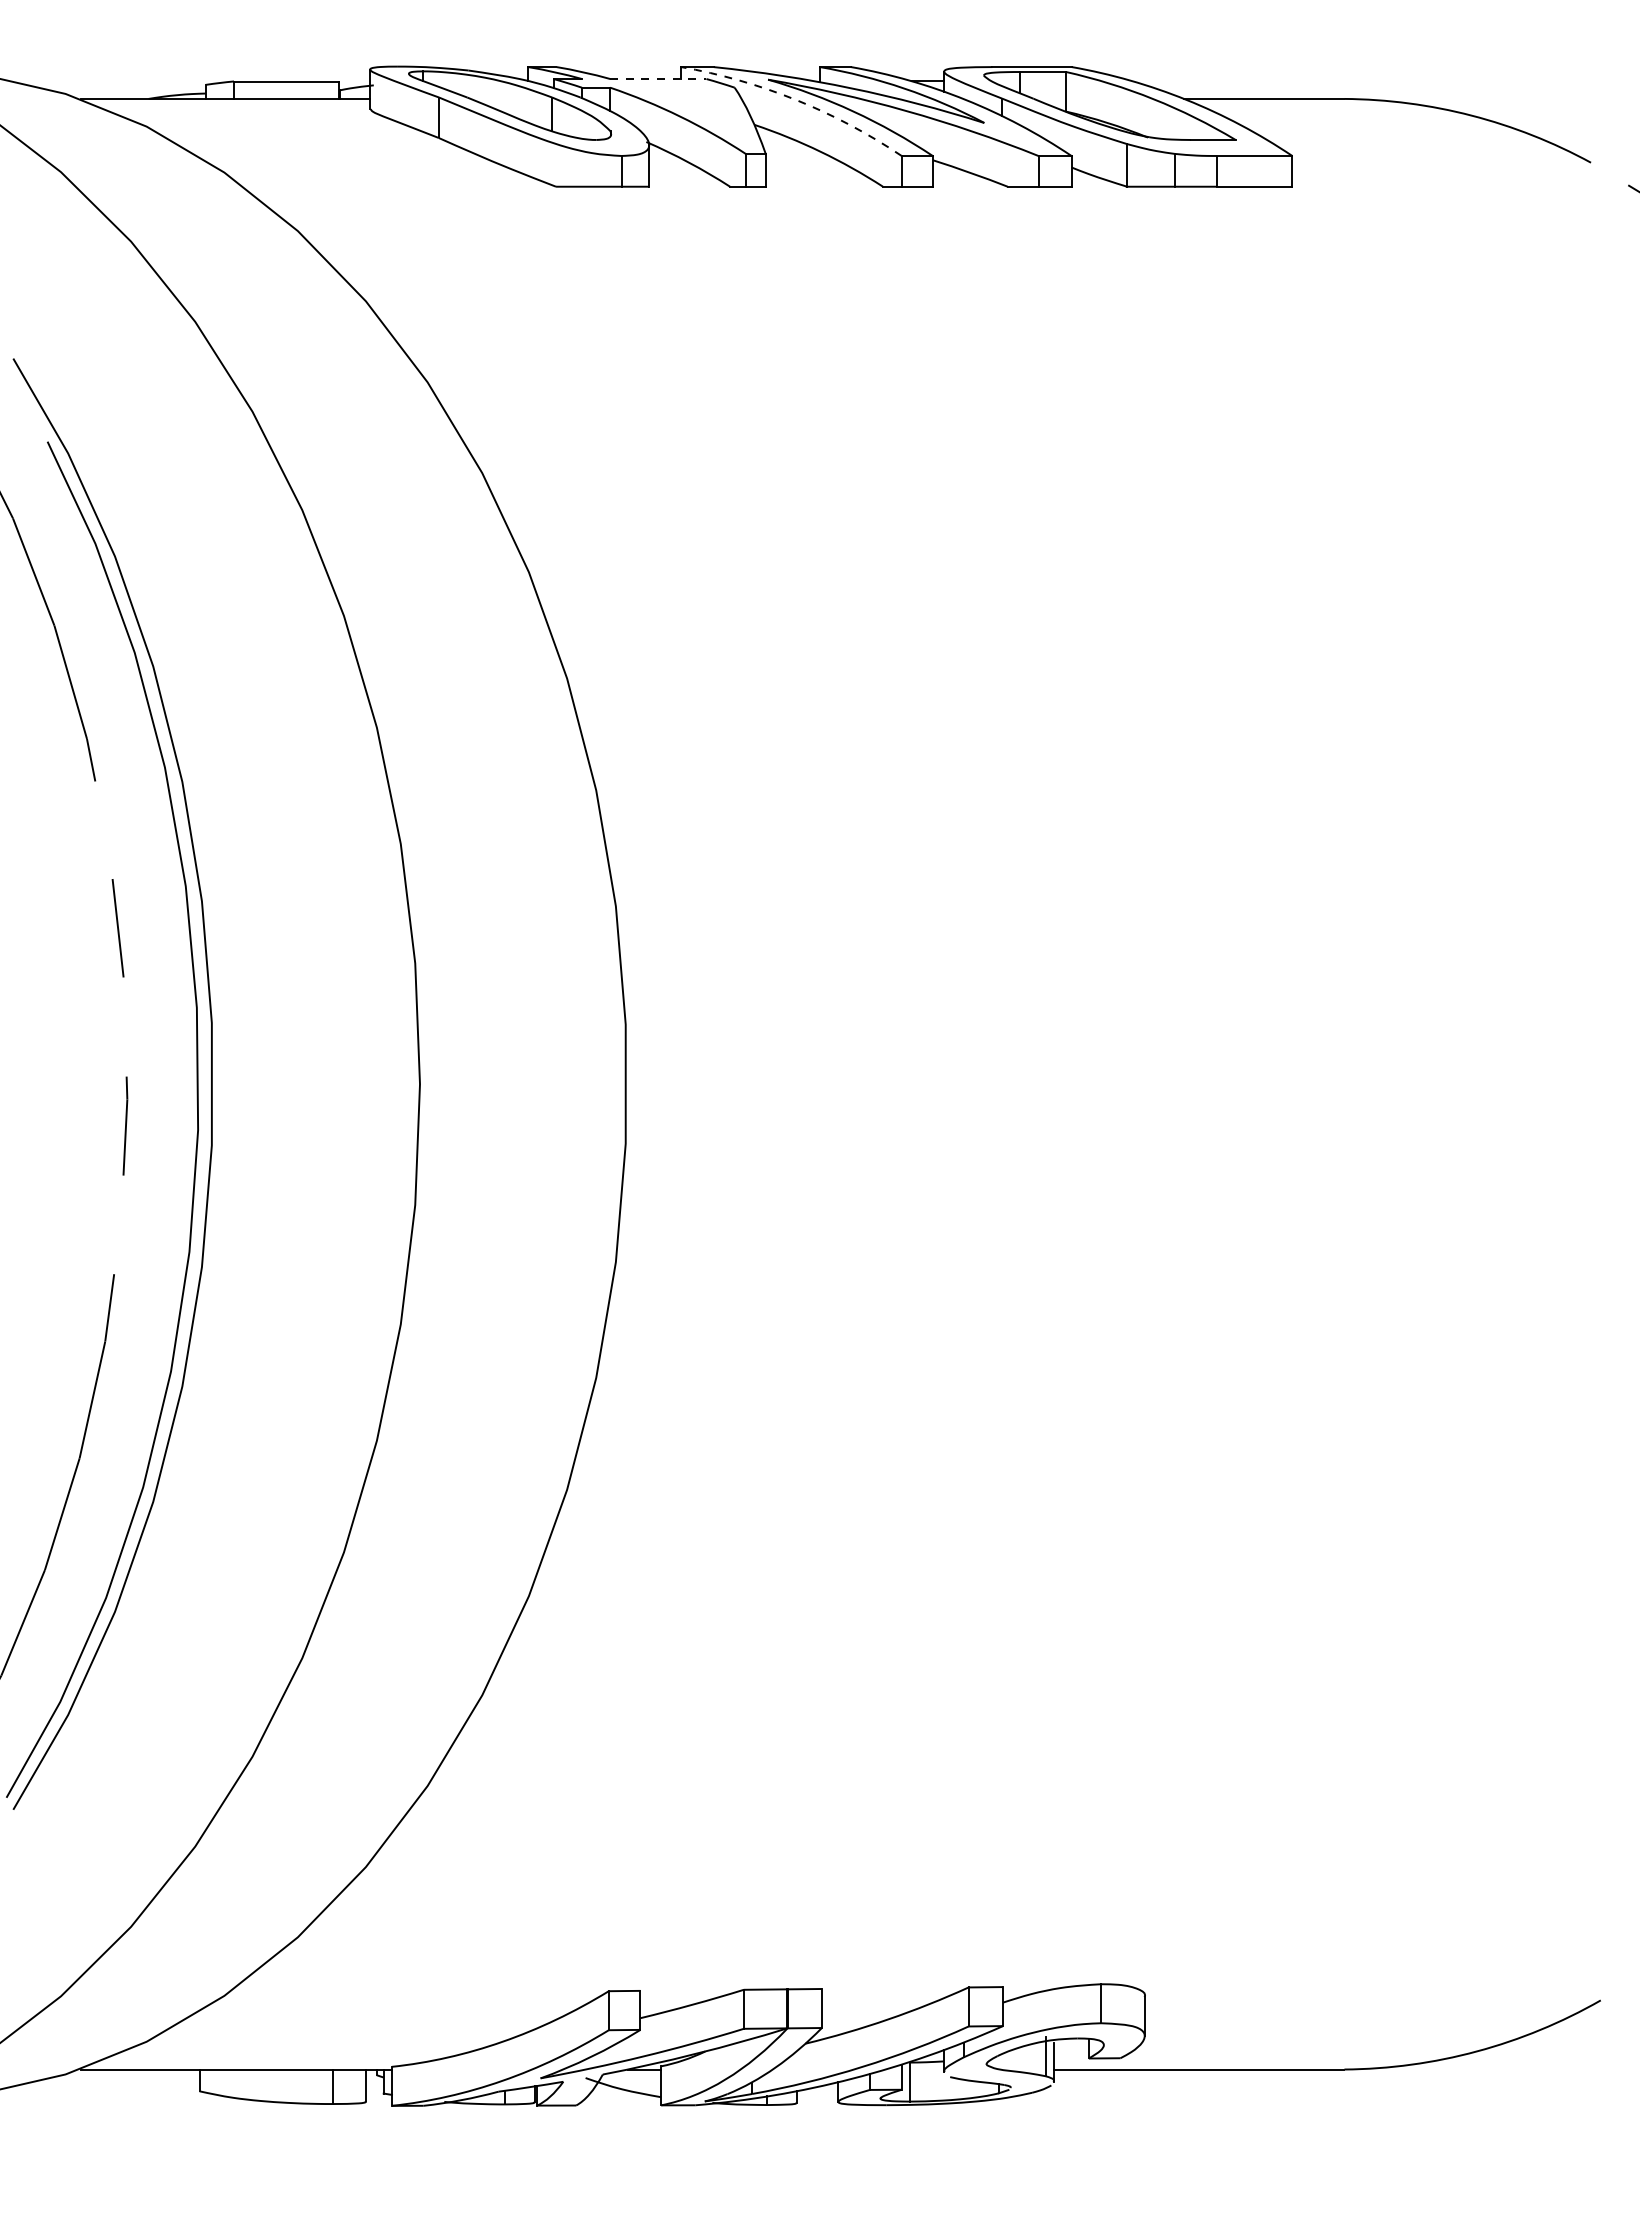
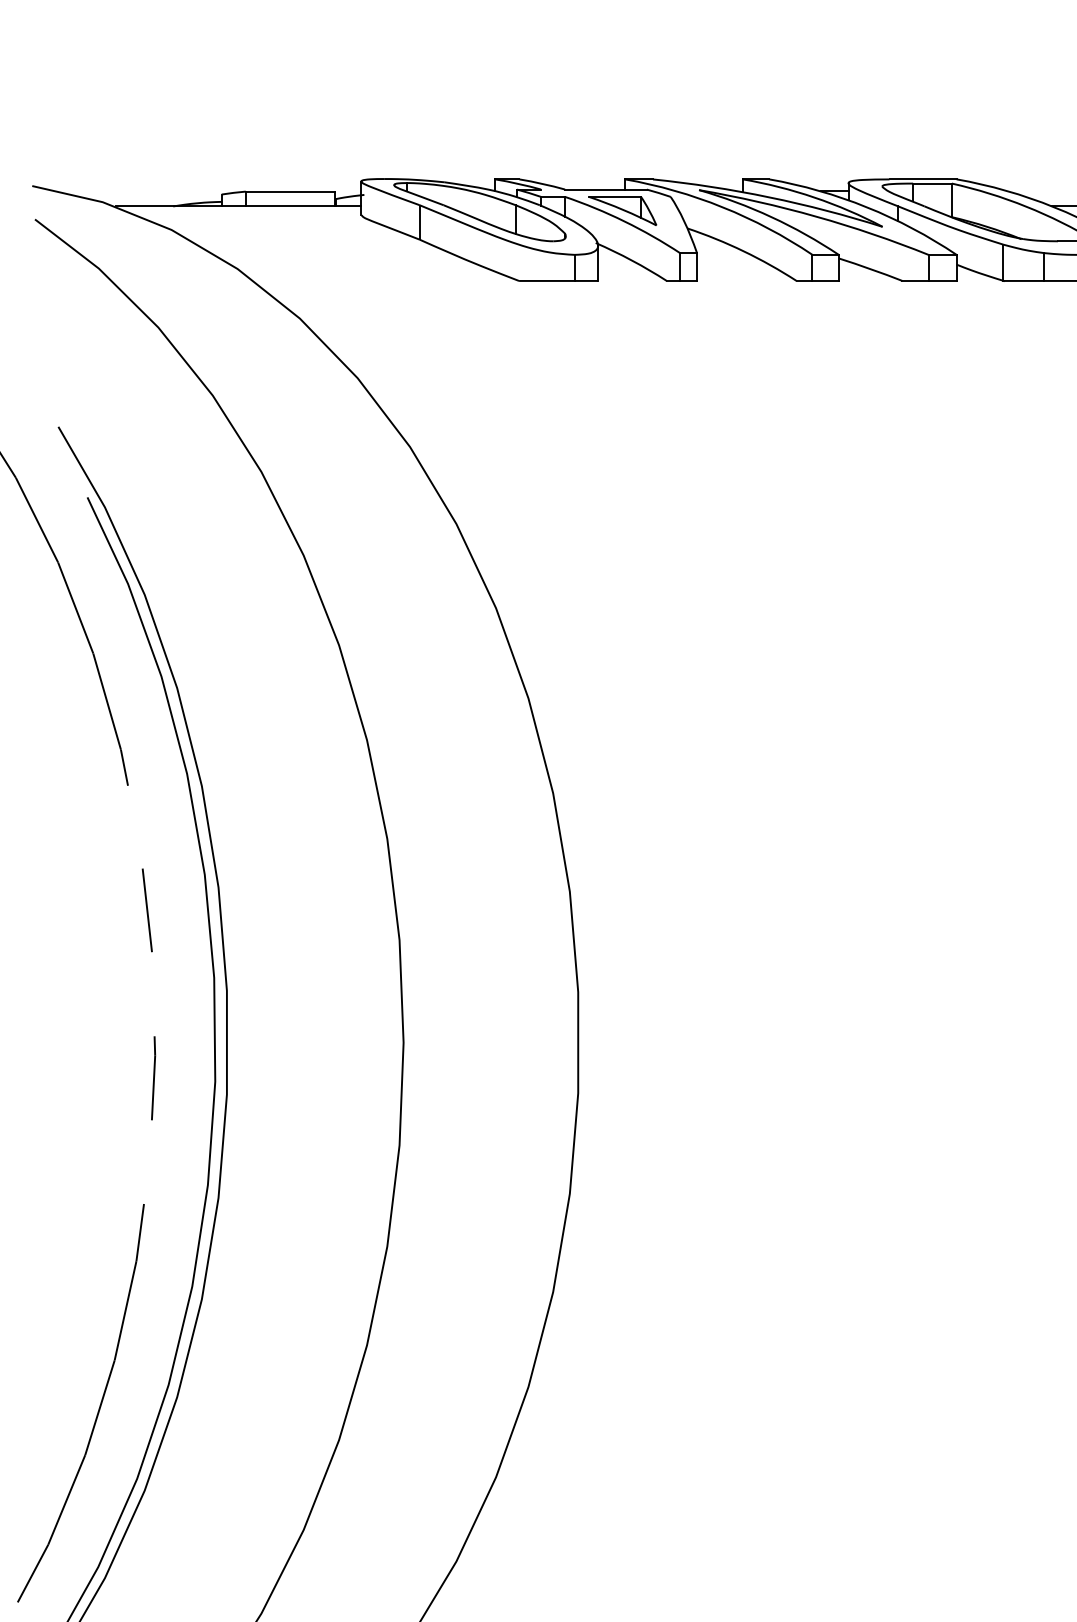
line: (658, 79) -> (606, 189), dashed -> solid
arc: (795, 99) -> (722, 206), dashed -> solid
part: (678, 104) -> (623, 211), added

